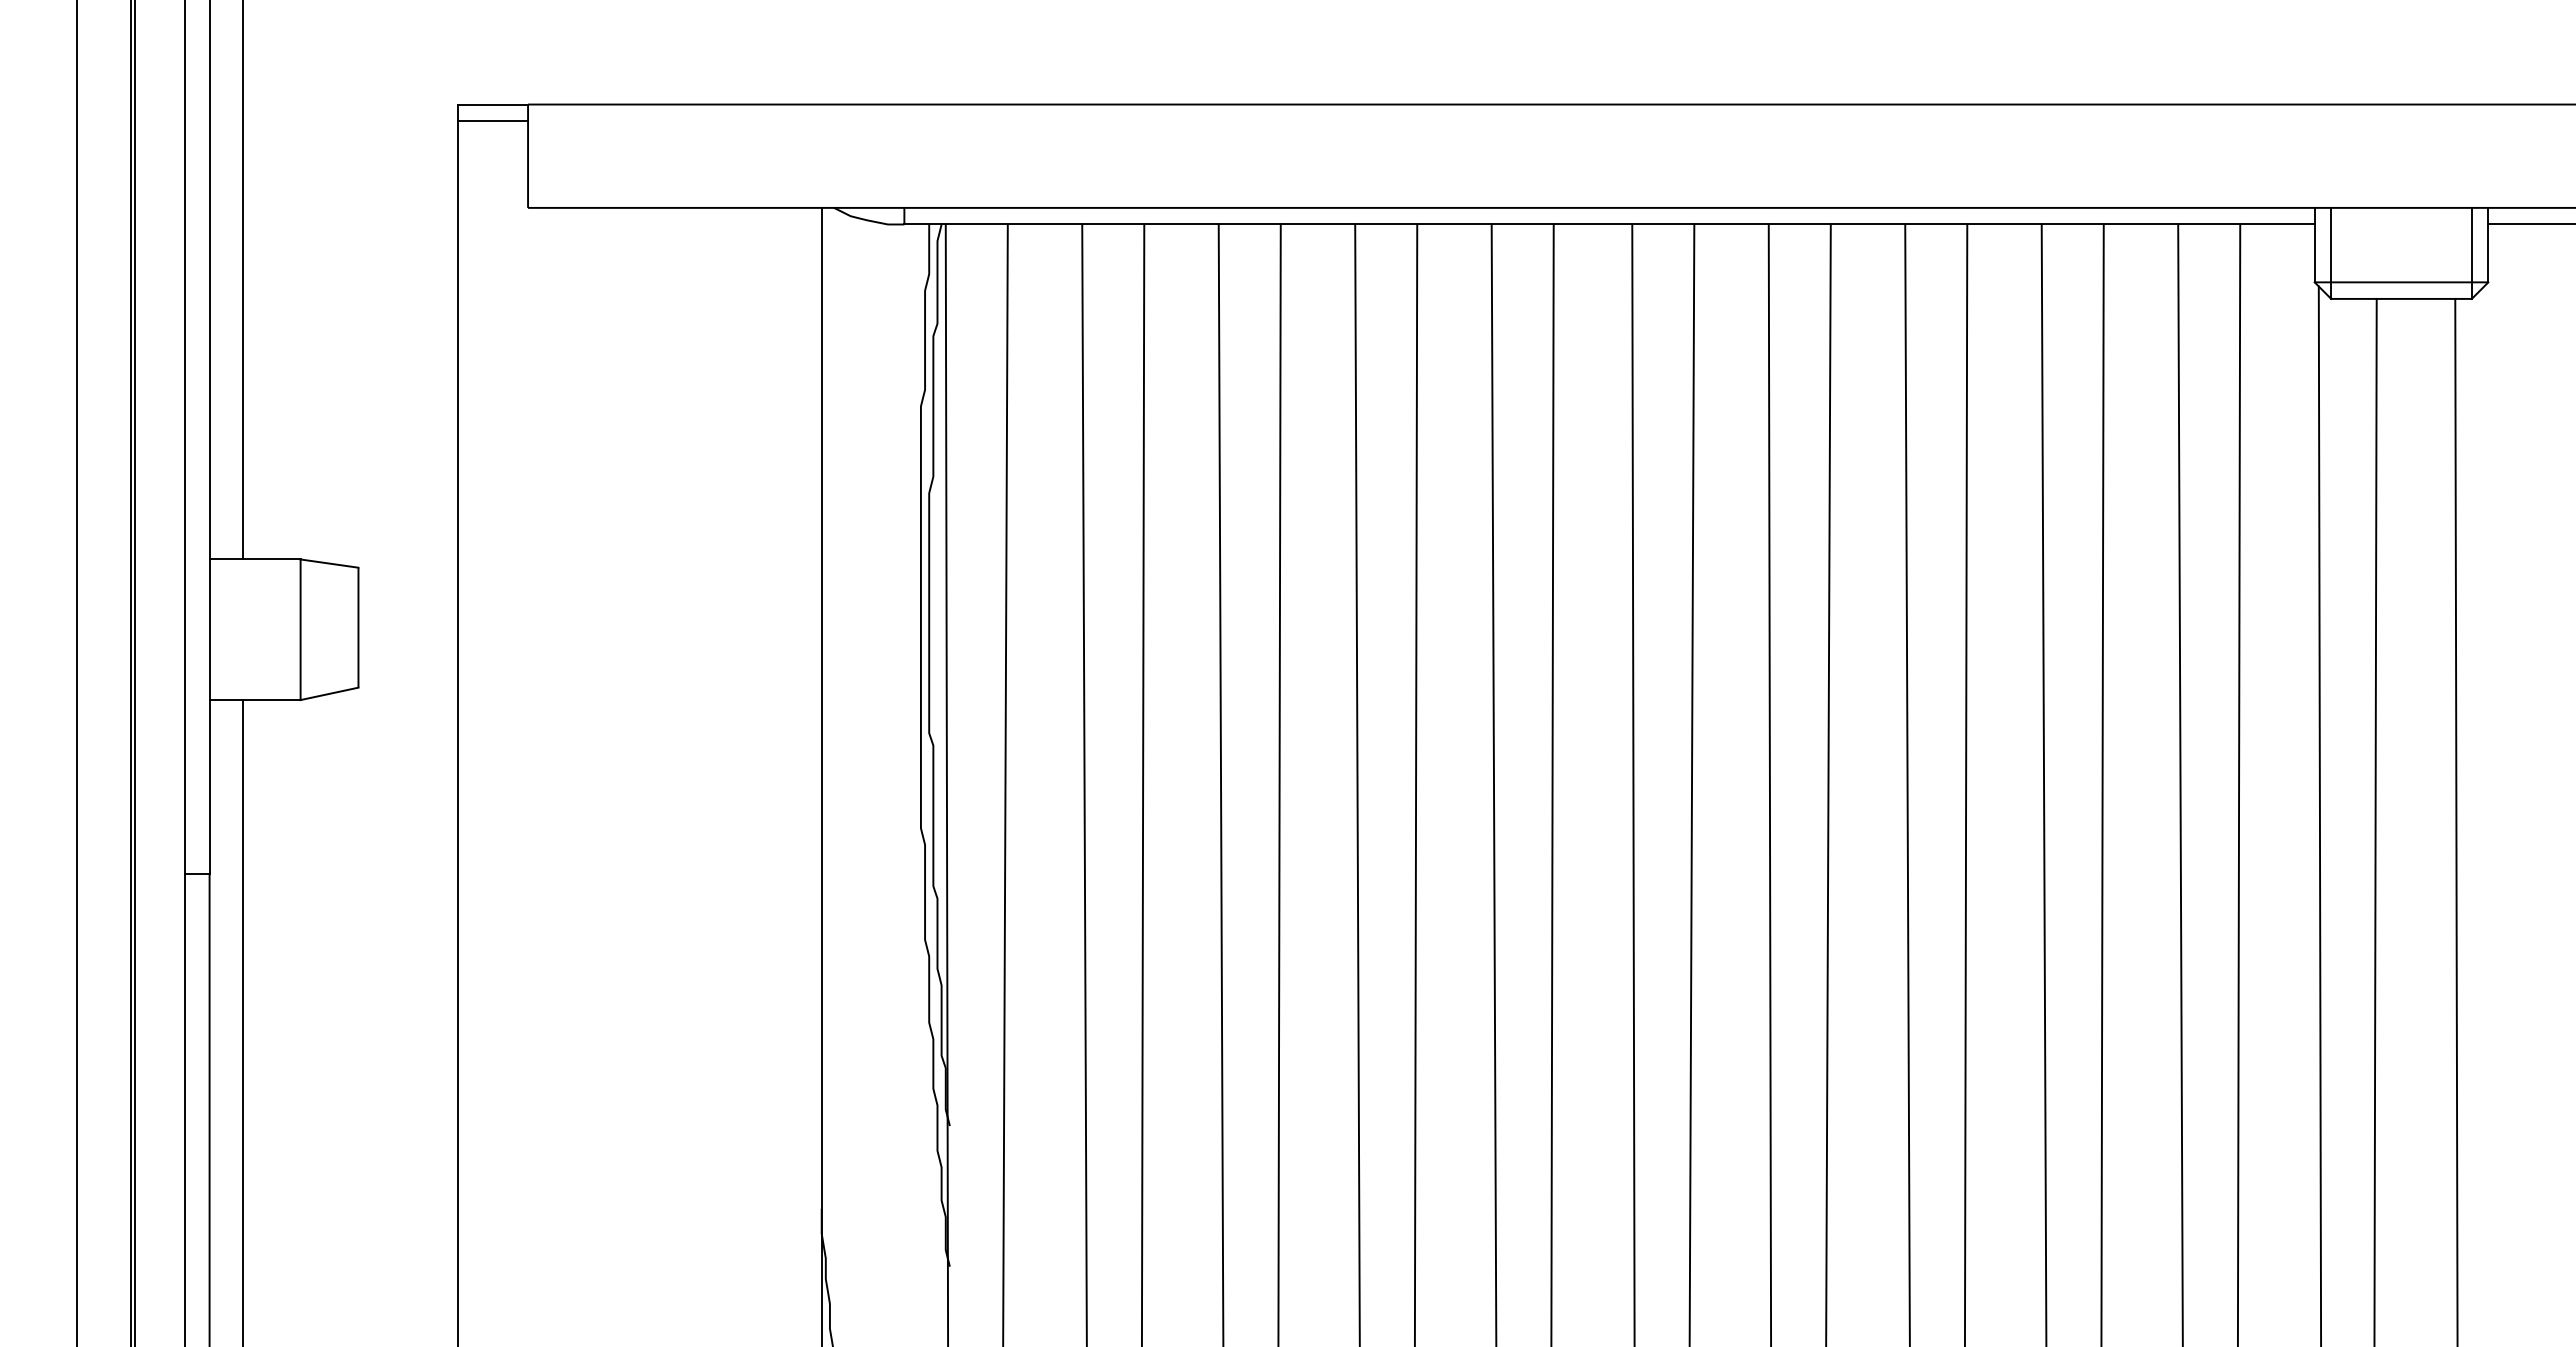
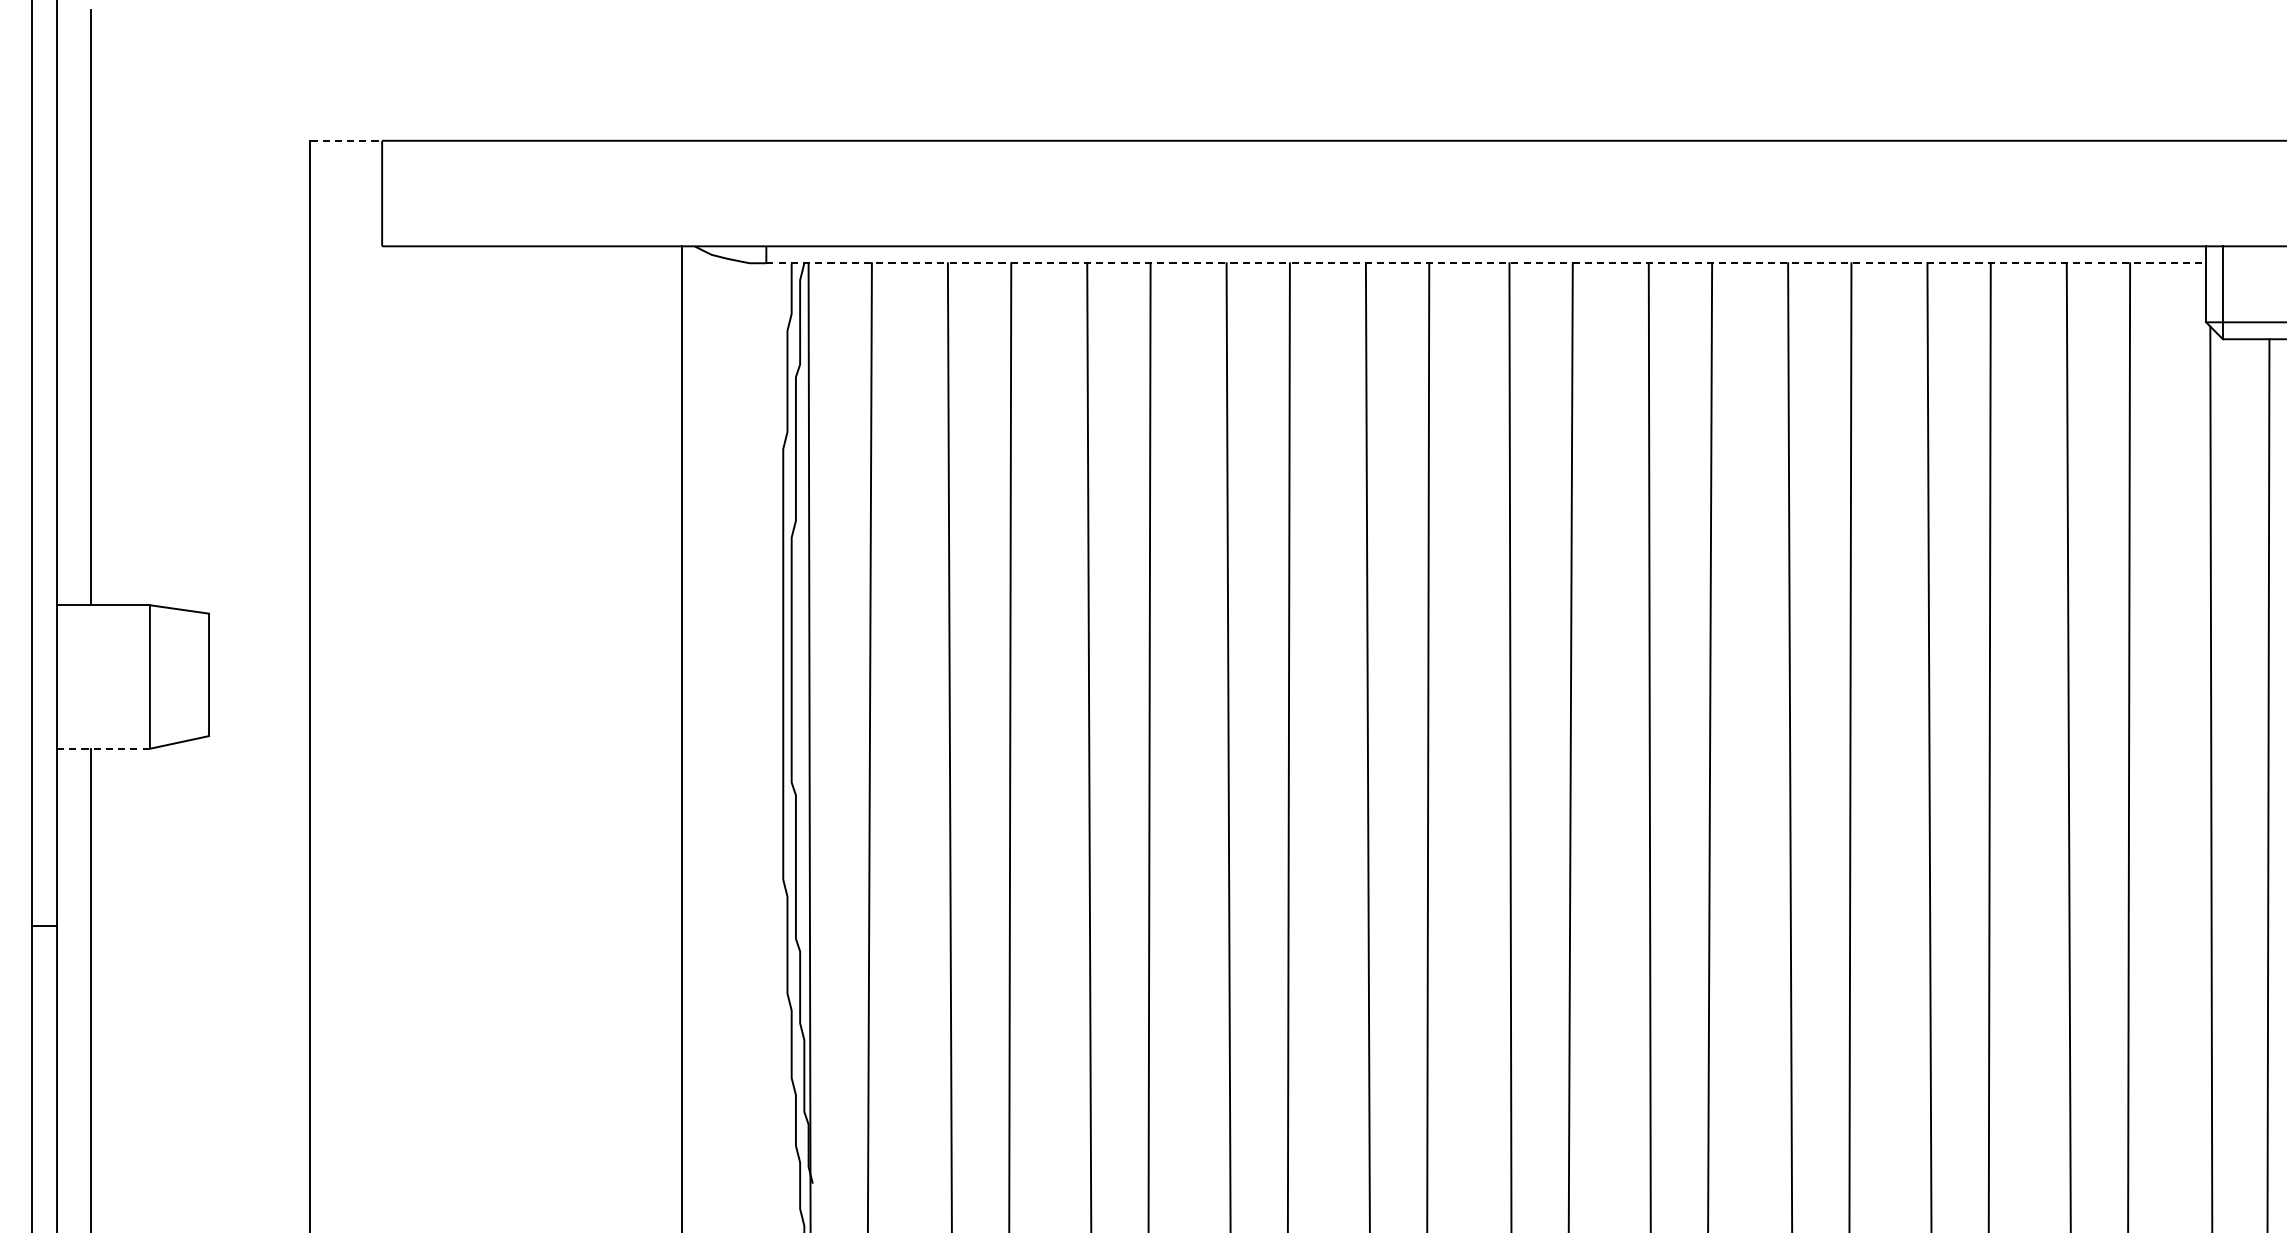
line: (493, 104) -> (346, 140), solid -> dashed
line: (492, 121) -> (345, 158), removed
line: (1610, 224) -> (1487, 263), solid -> dashed
line: (255, 700) -> (103, 749), solid -> dashed

